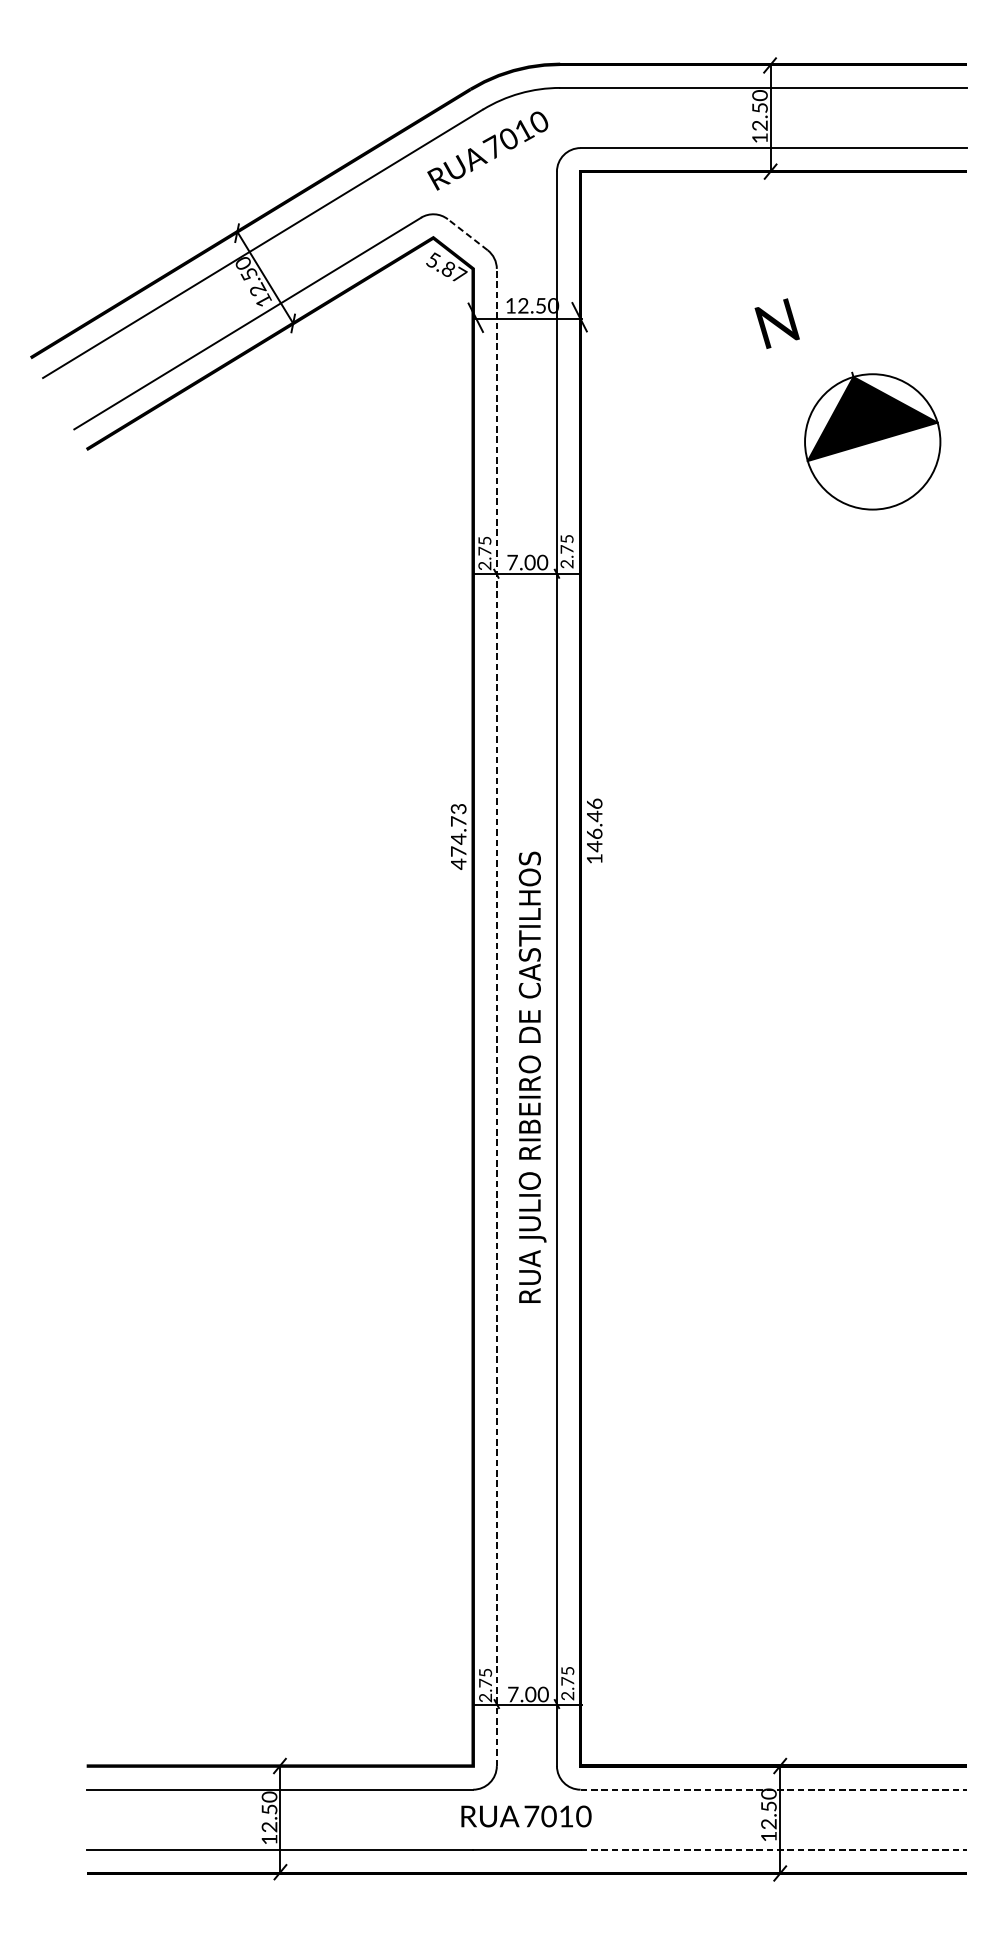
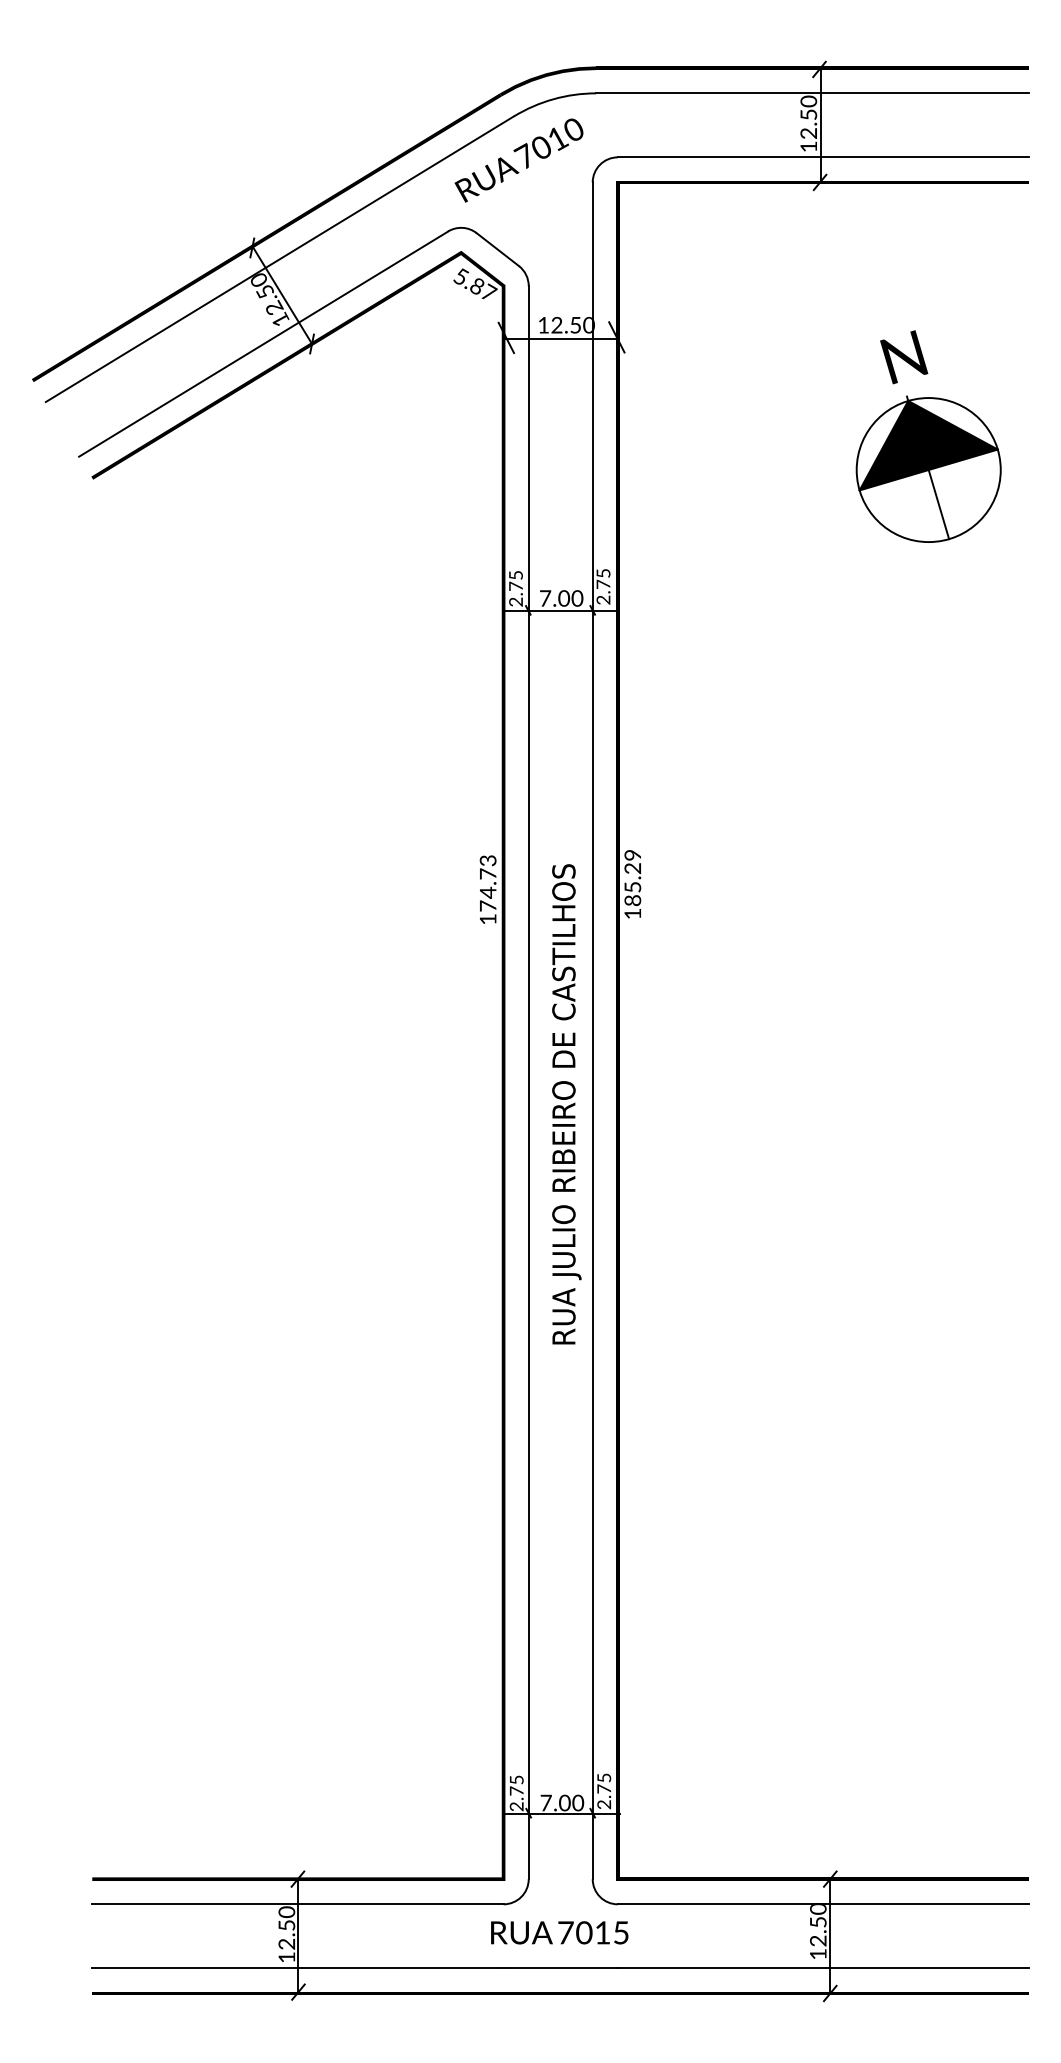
line: (467, 234) -> (497, 249), dashed -> solid
text: (777, 323) -> (904, 357), moved
line: (881, 474) -> (938, 504), added
text: (594, 824) -> (632, 877), 146.46 -> 185.29
text: (458, 864) -> (487, 919), 474.73 -> 174.73
line: (496, 1017) -> (528, 1082), dashed -> solid
text: (532, 1077) -> (566, 1104), moved
line: (773, 1789) -> (823, 1904), dashed -> solid
text: (584, 1816) -> (621, 1932), 7010 -> 7015
line: (773, 1849) -> (823, 1968), dashed -> solid

